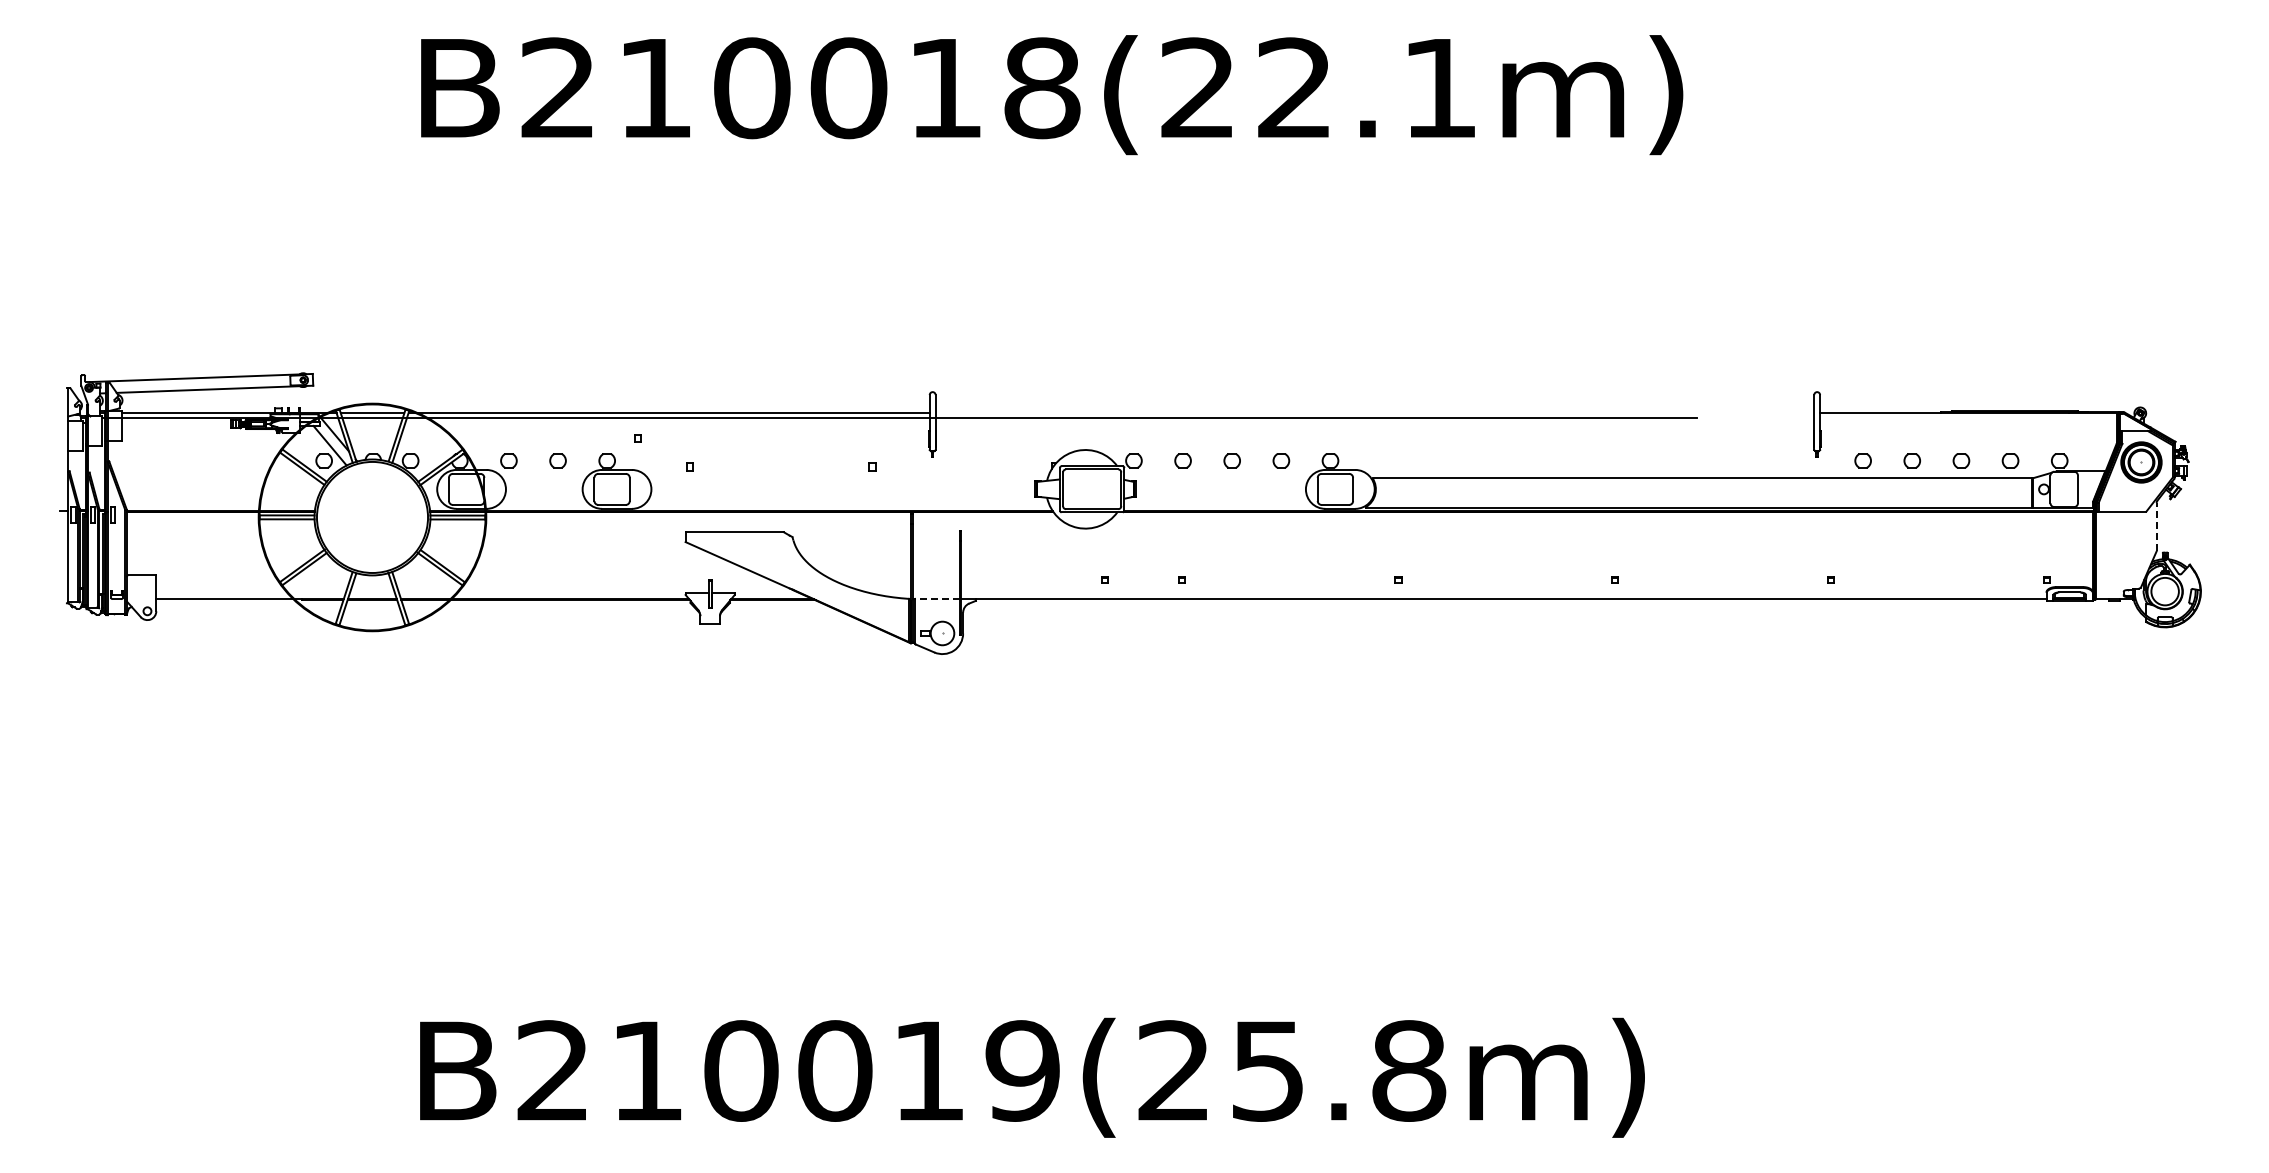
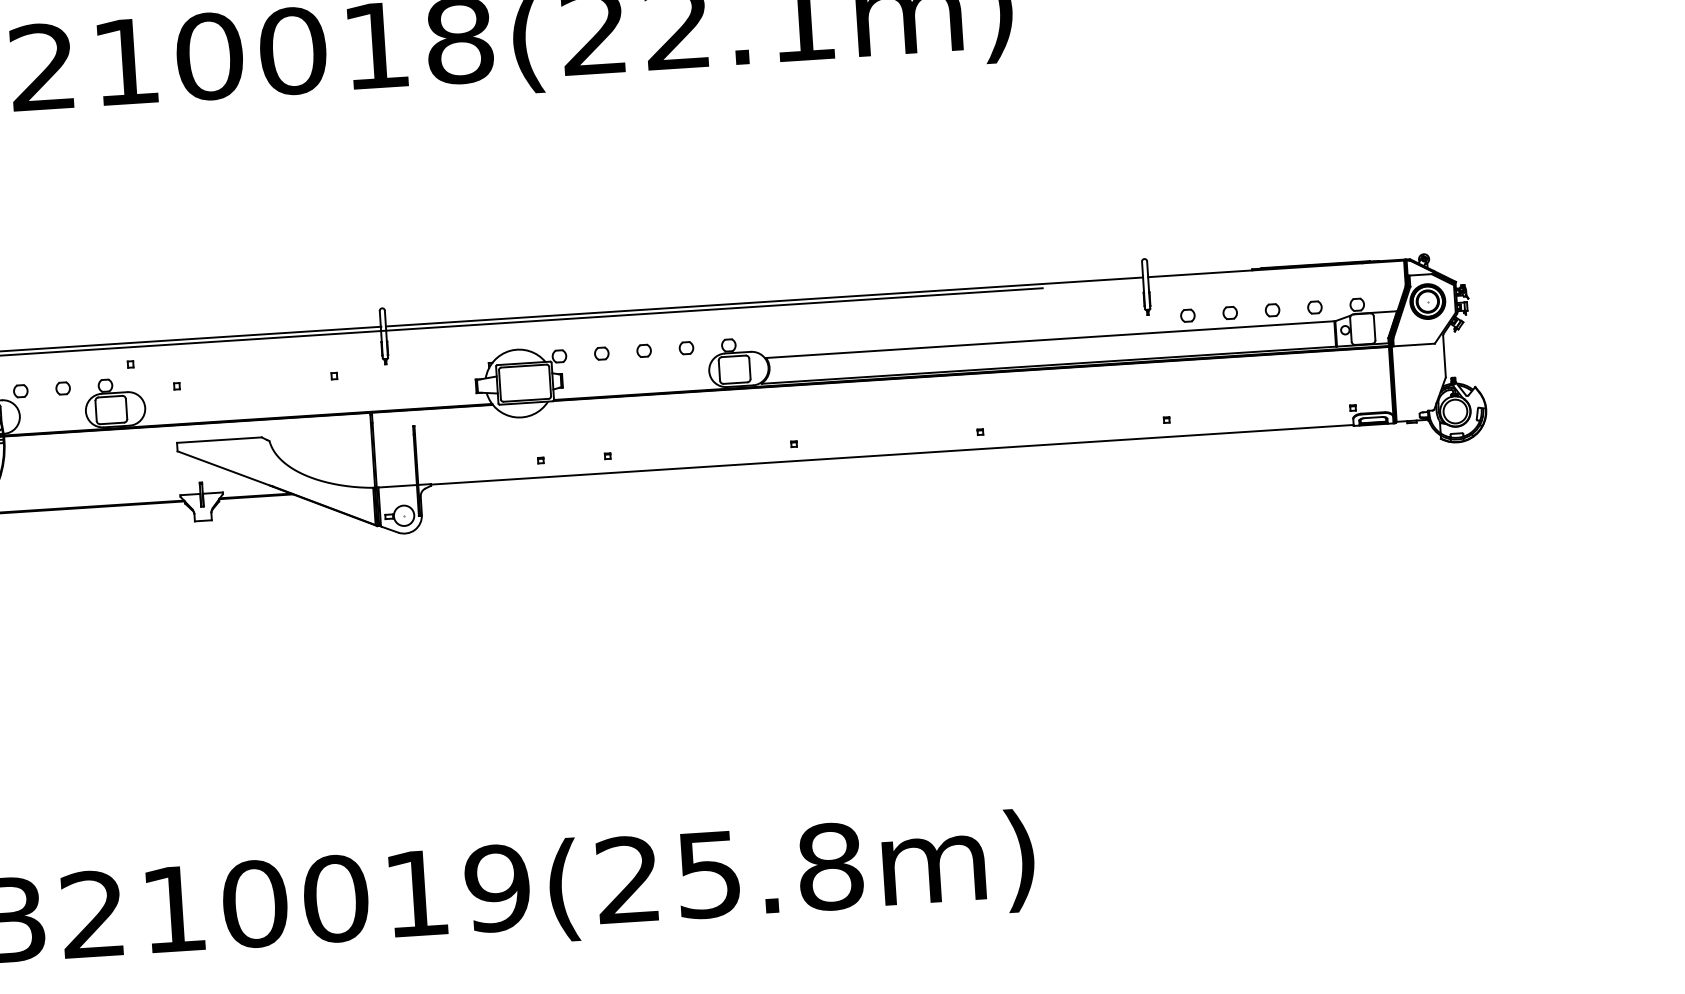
line: (1374, 413) -> (764, 302), added
line: (2156, 526) -> (1444, 355), dashed -> solid
line: (936, 598) -> (396, 485), dashed -> solid

